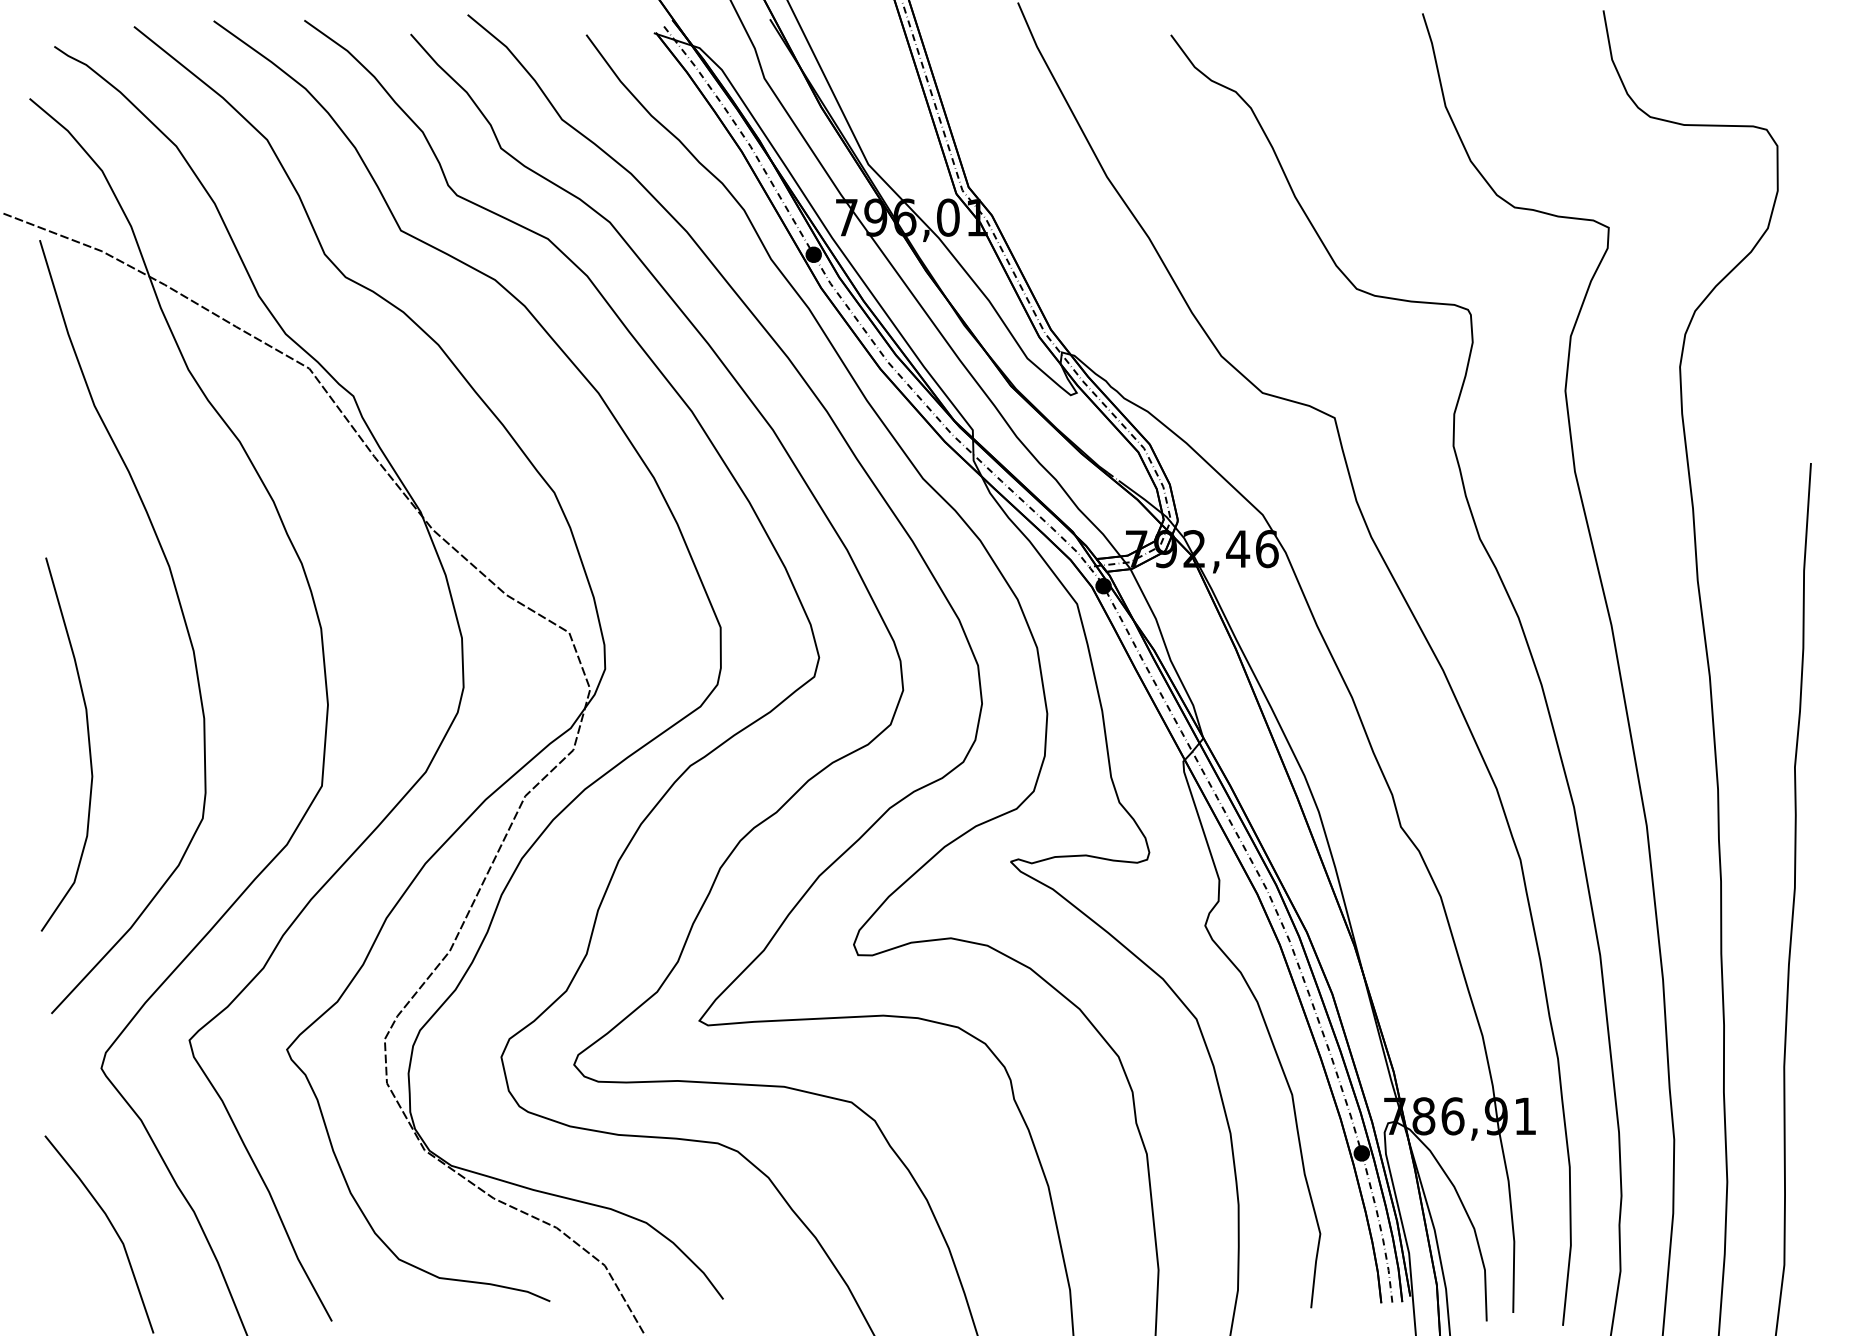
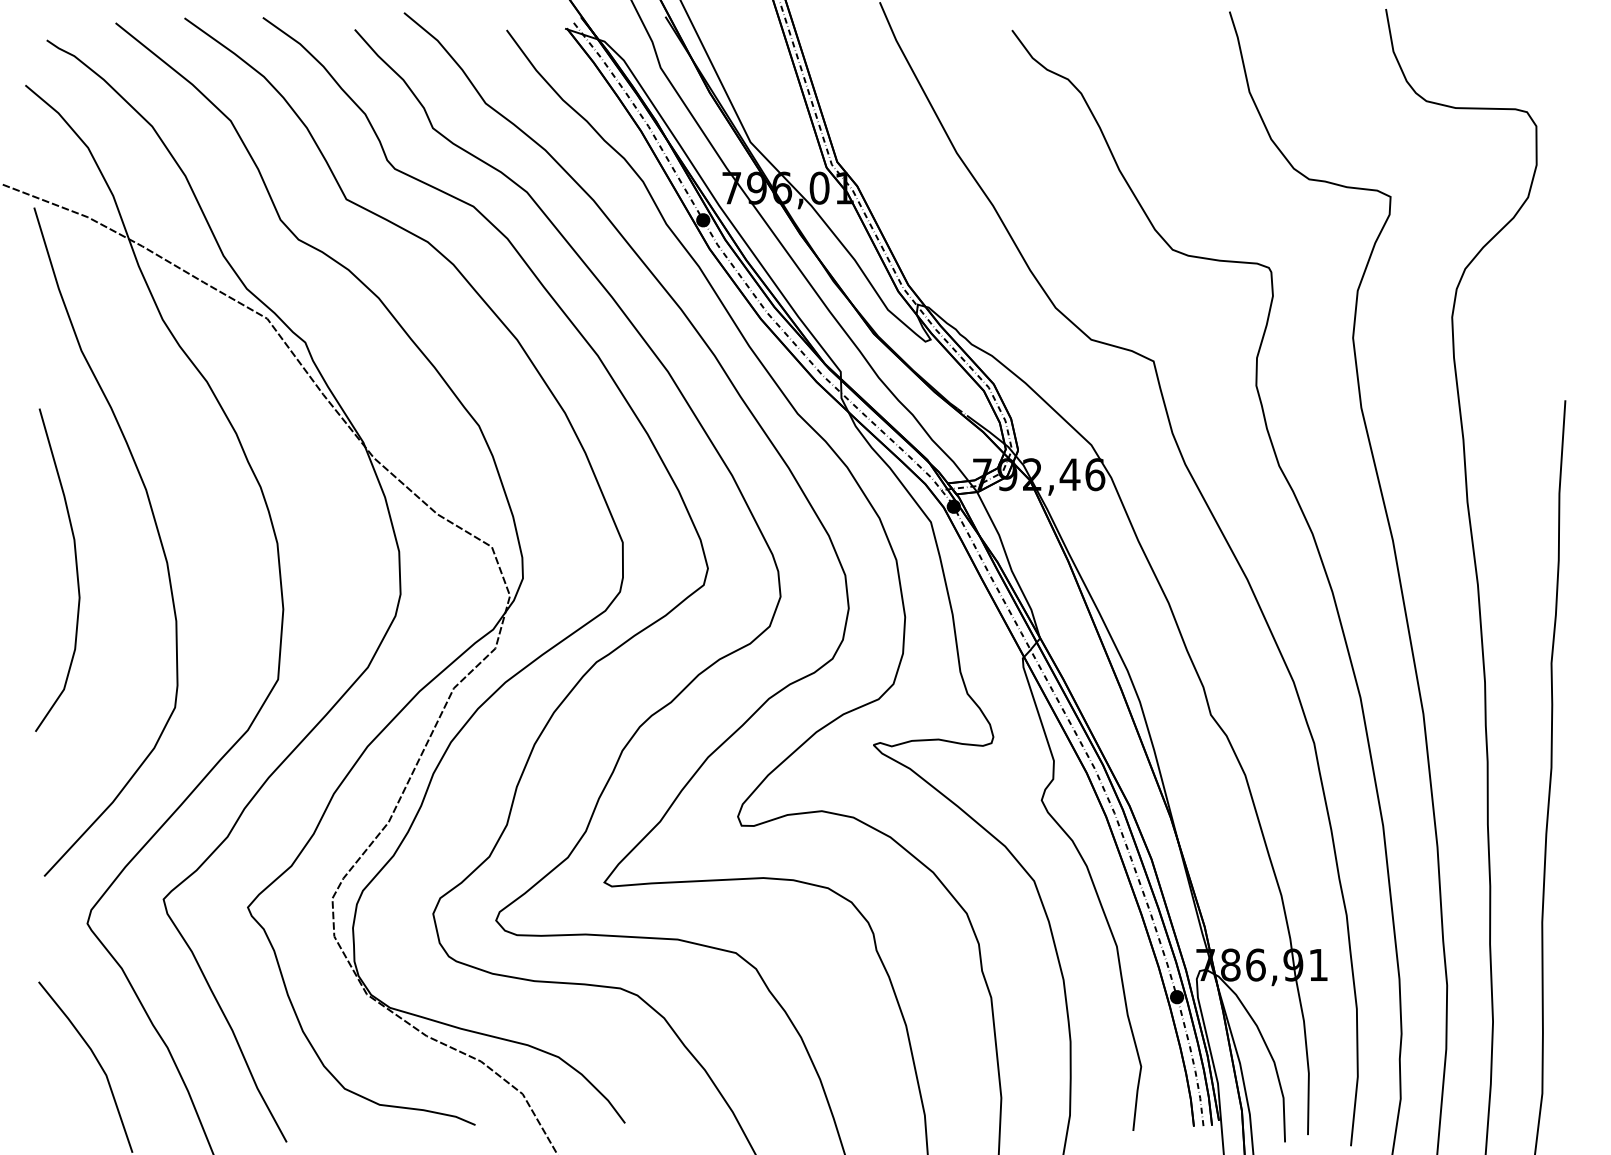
curve: (88, 744) -> (76, 570), moved

